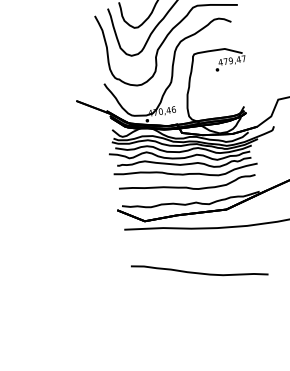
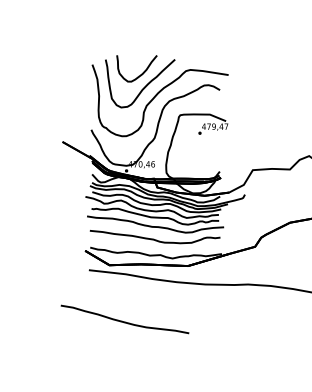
part: (199, 270) -> (124, 319), moved

